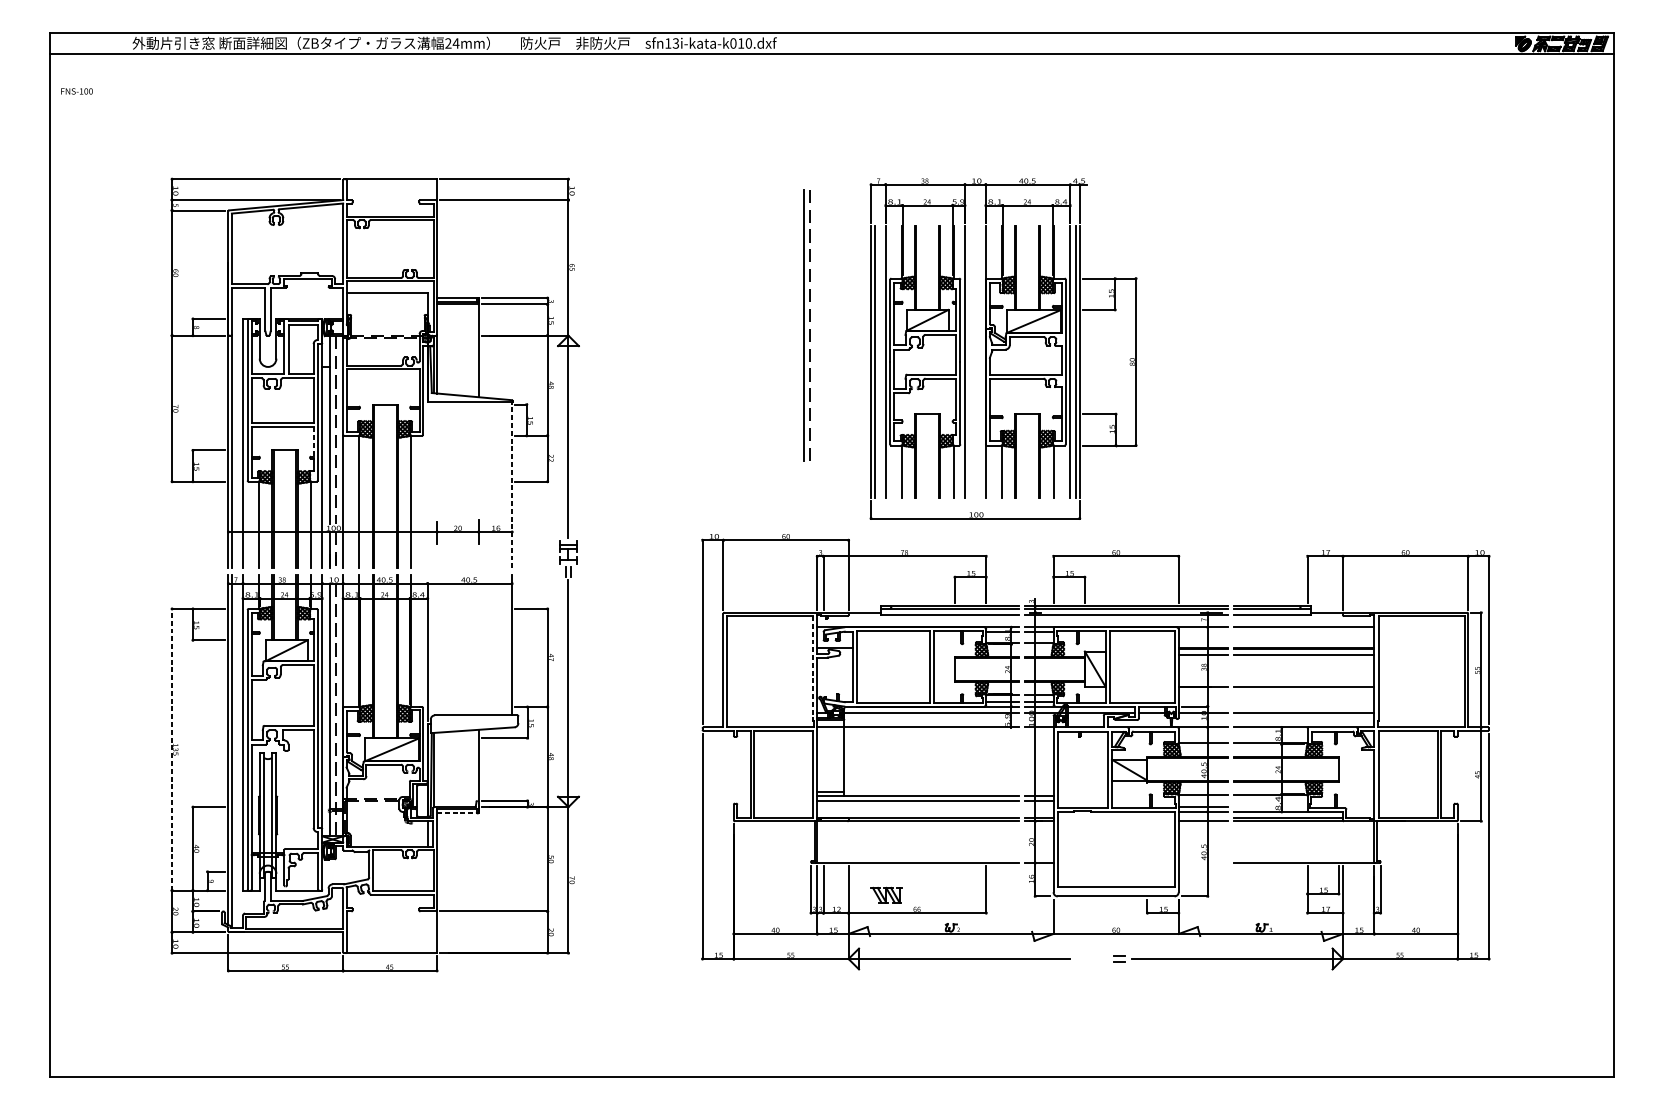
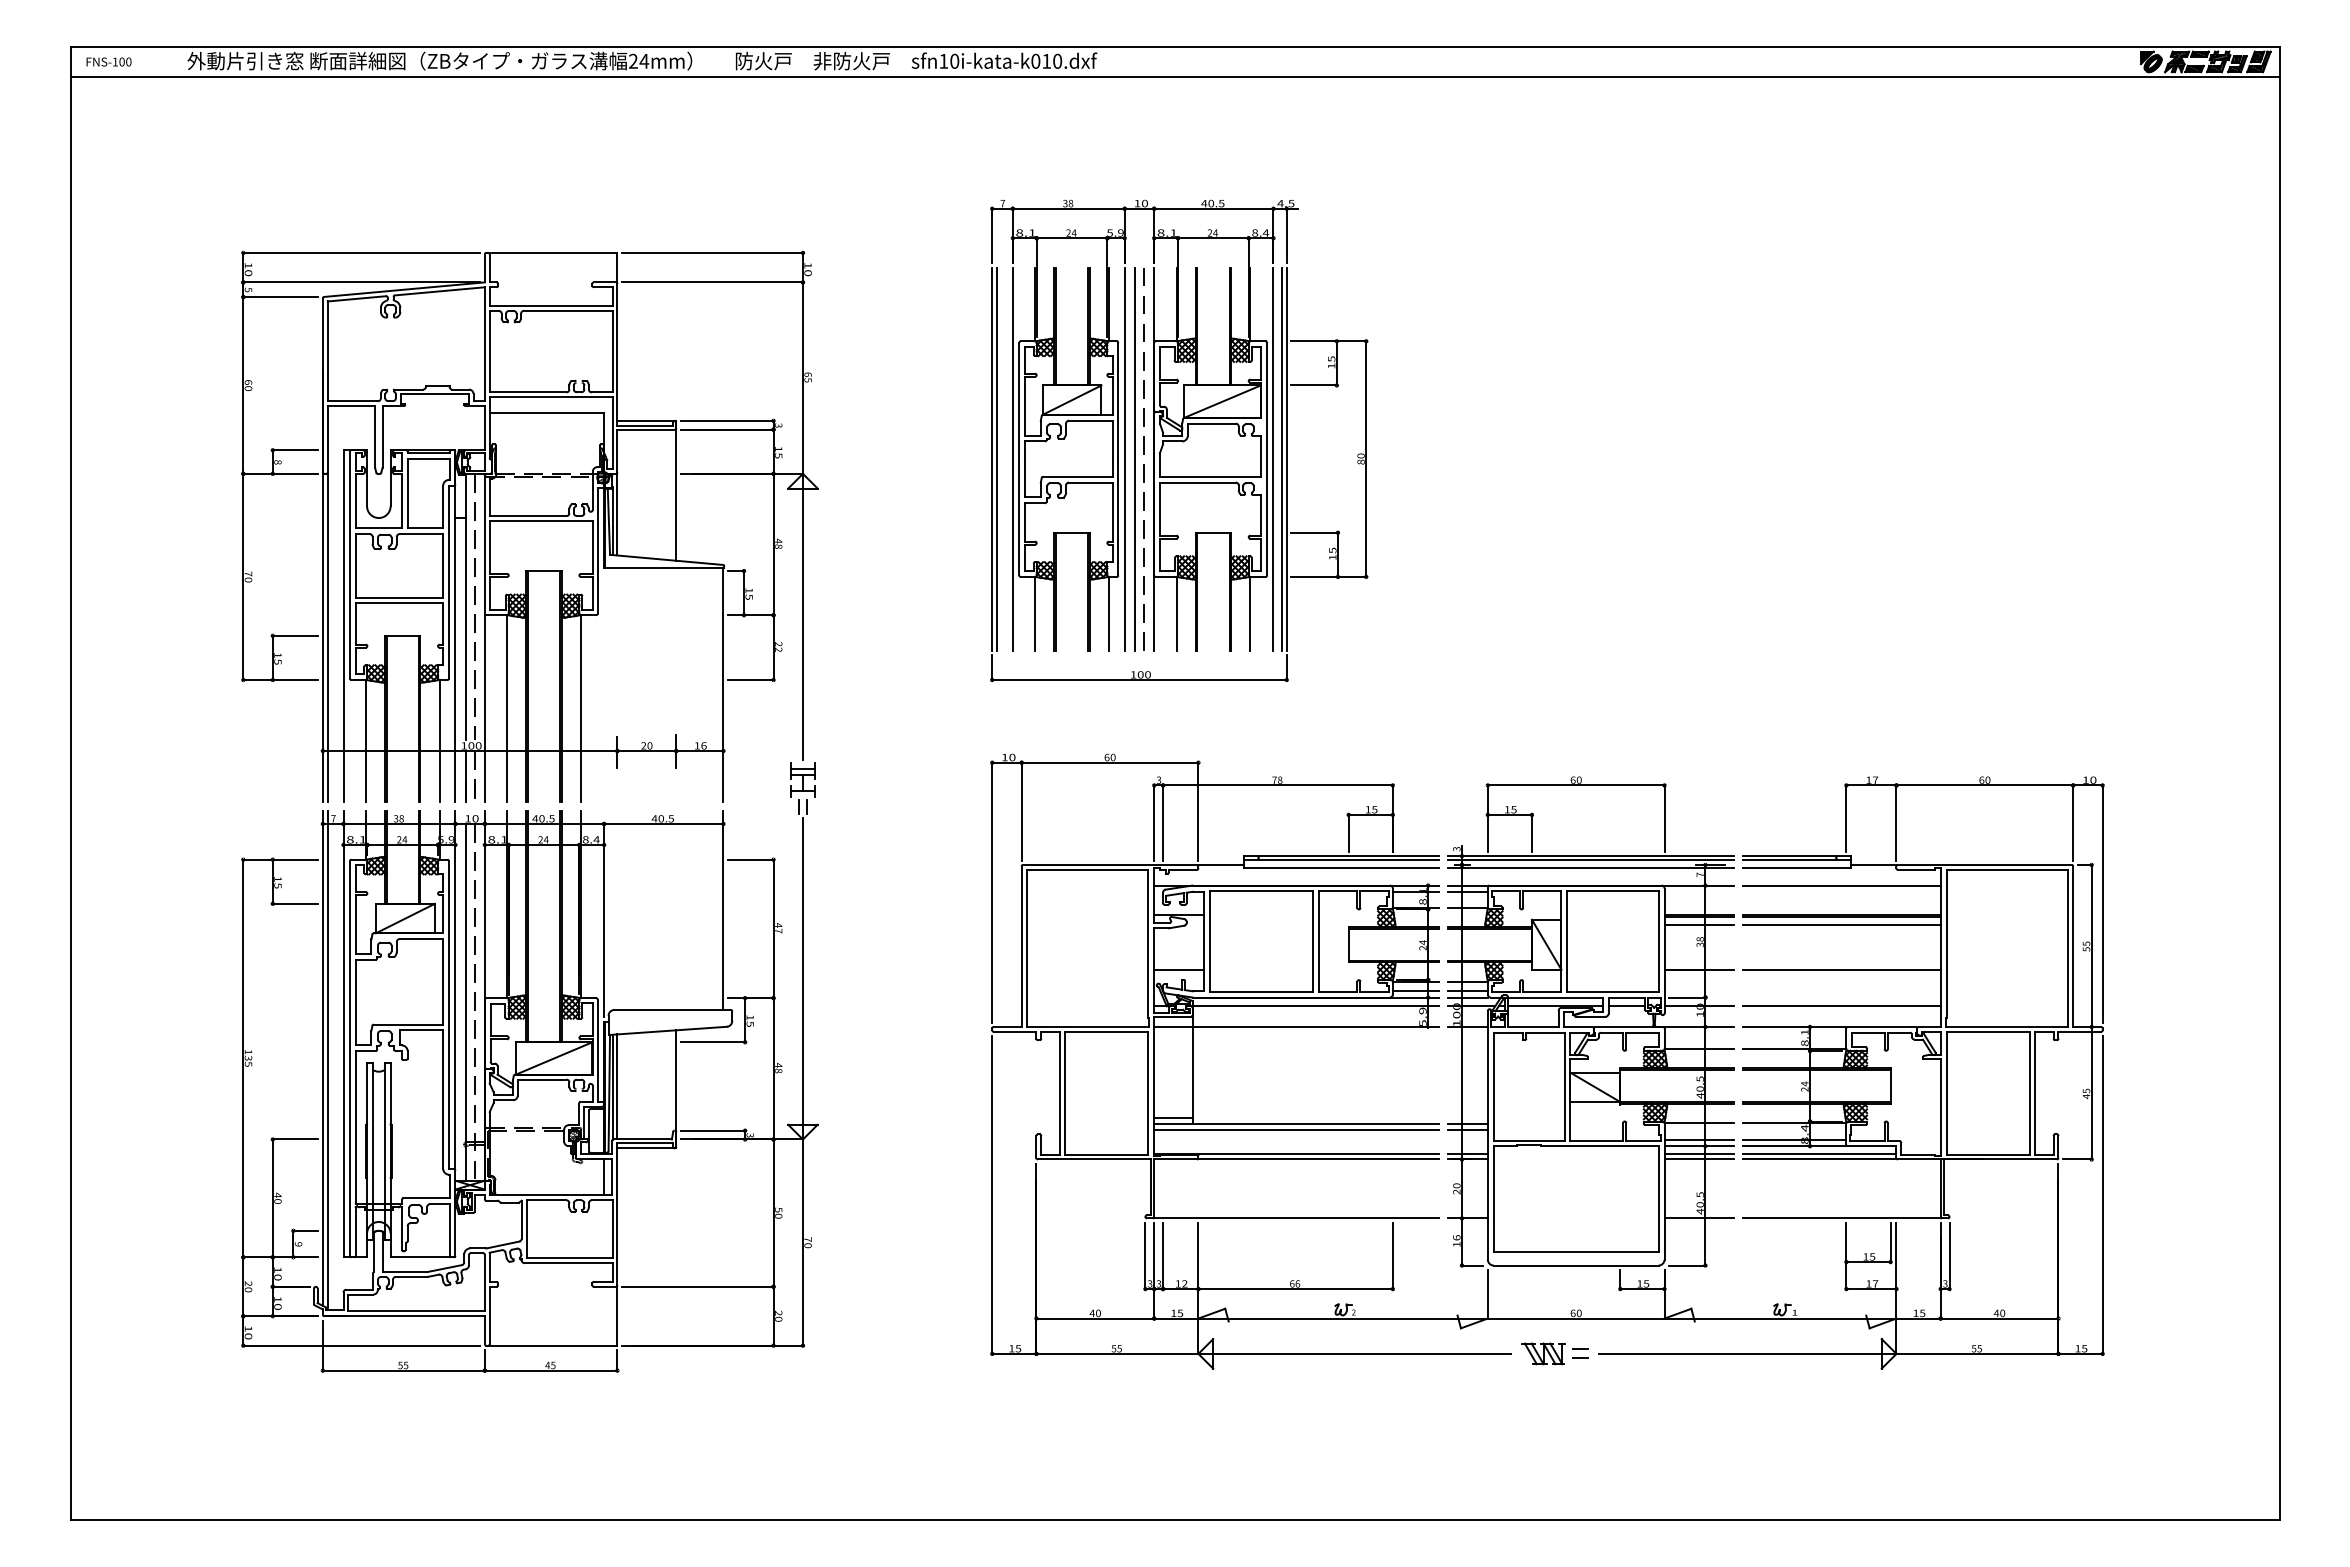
text: (675, 42) -> (954, 60), sfn13i-kata-k010.dxf -> sfn10i-kata-k010.dxf
text: (76, 91) -> (108, 61), moved
part: (1003, 348) -> (1179, 440), moved
line: (313, 442) -> (443, 624), dashed -> solid
line: (512, 484) -> (723, 684), dashed -> solid
line: (813, 669) -> (1148, 944), dashed -> solid
line: (835, 686) -> (1179, 969), added
line: (172, 749) -> (243, 1058), dashed -> solid
line: (437, 769) -> (617, 1086), added
line: (1270, 807) -> (1794, 1139), added
line: (458, 813) -> (647, 1148), dashed -> solid
line: (1202, 817) -> (1698, 1154), added
line: (1202, 863) -> (1698, 1218), added
part: (886, 894) -> (1543, 1353), moved

